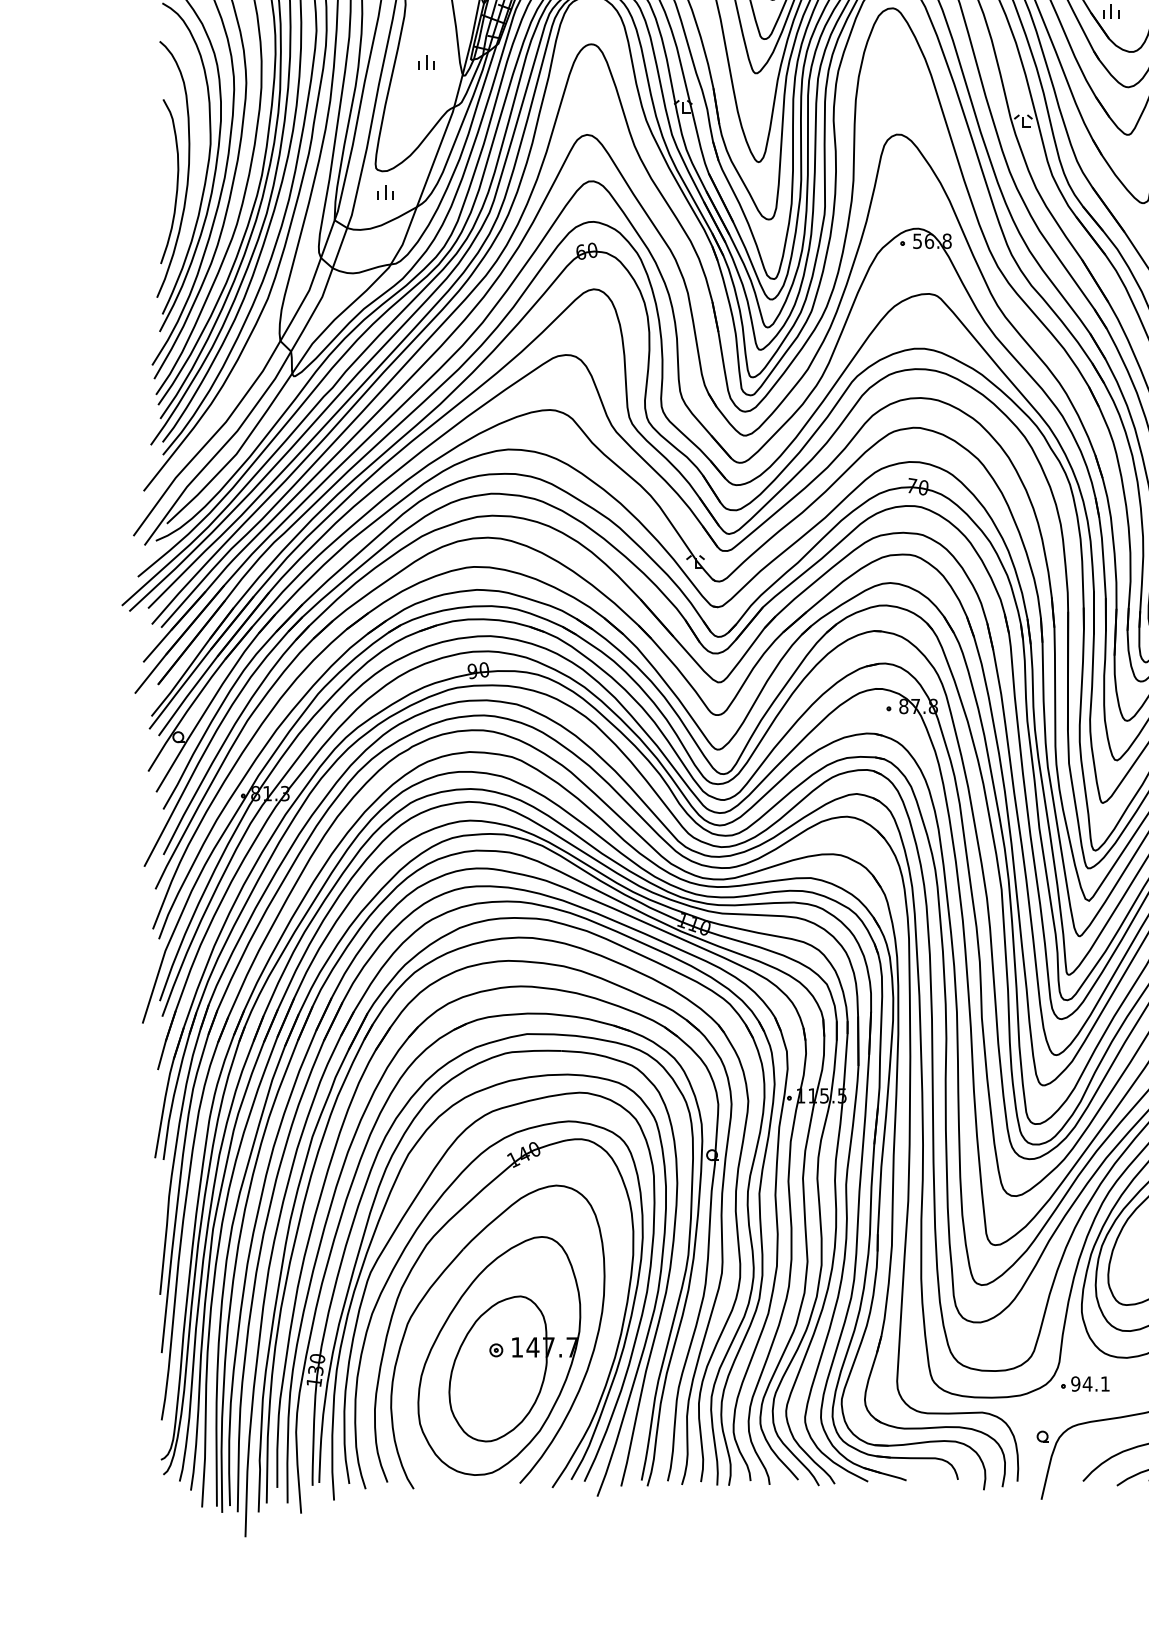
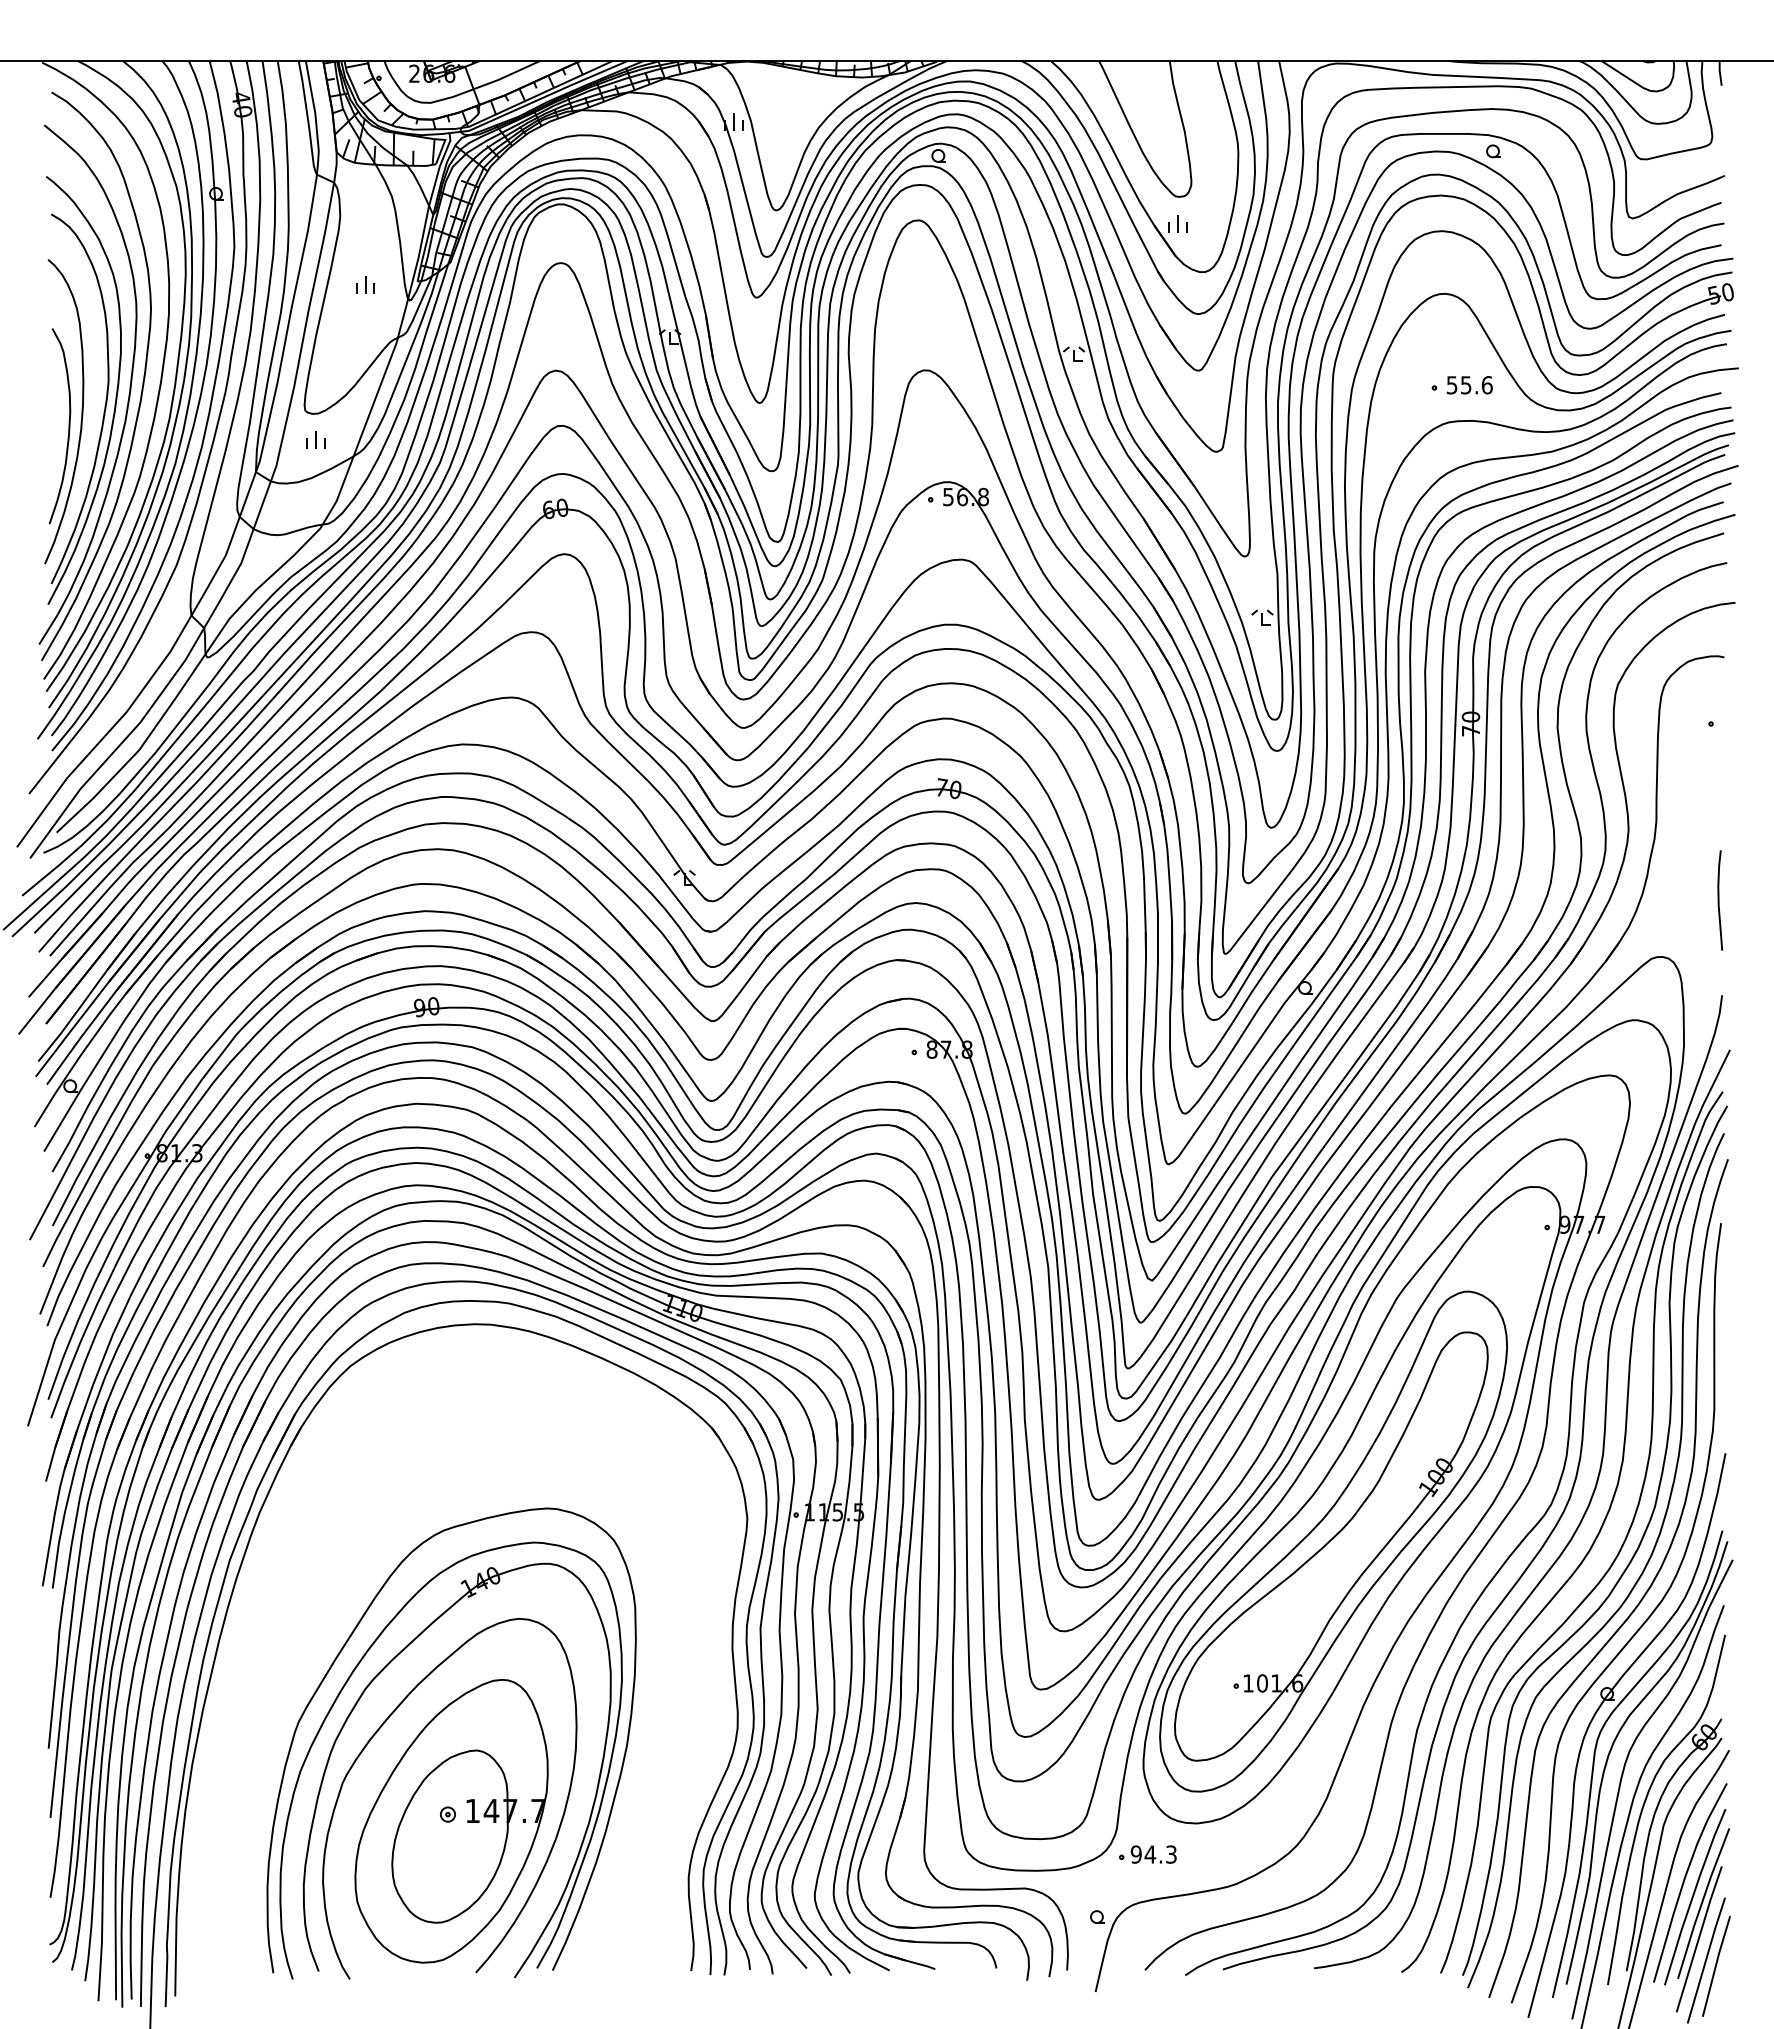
part: (393, 1188) -> (325, 1622), removed
text: (1105, 1383) -> (1171, 1854), 94.1 -> 94.3

